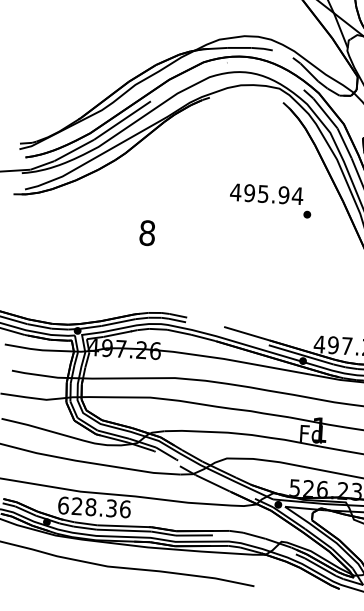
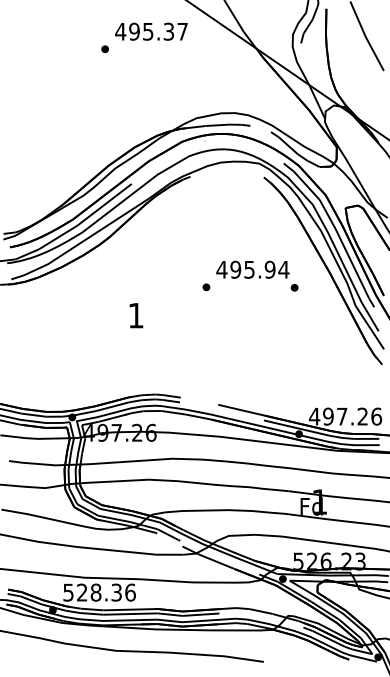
part: (219, 209) -> (206, 287), added
text: (146, 232) -> (135, 315), 8 -> 1
text: (63, 505) -> (68, 592), 628.36 -> 528.36

